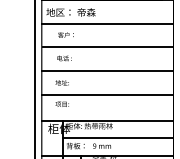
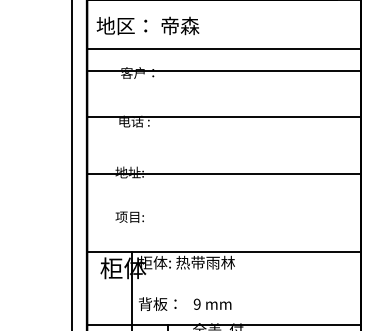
line: (107, 47) -> (223, 71), moved
line: (107, 71) -> (223, 117), moved
line: (107, 95) -> (223, 173), moved
line: (118, 137) -> (246, 286), removed

